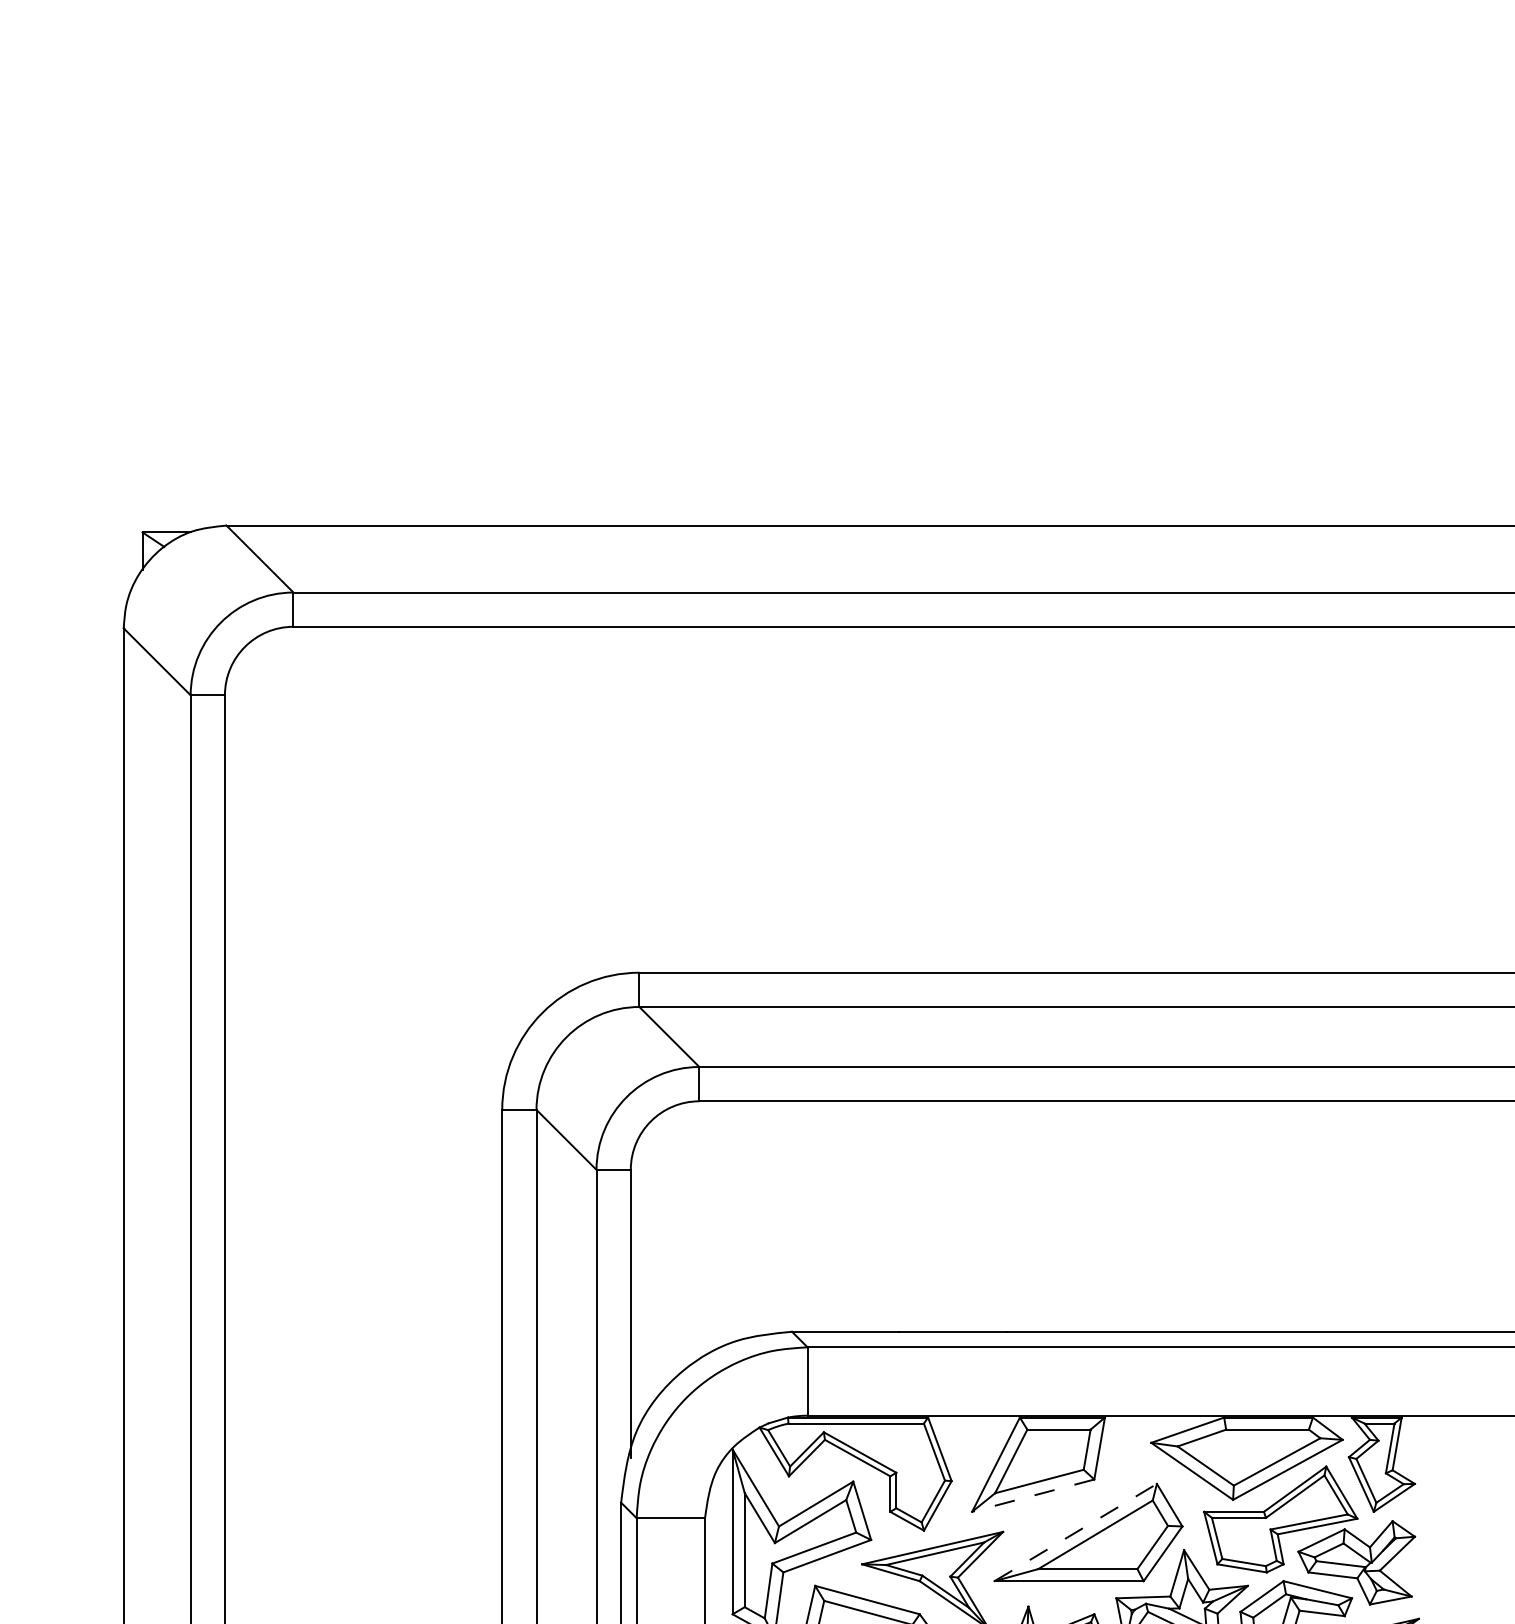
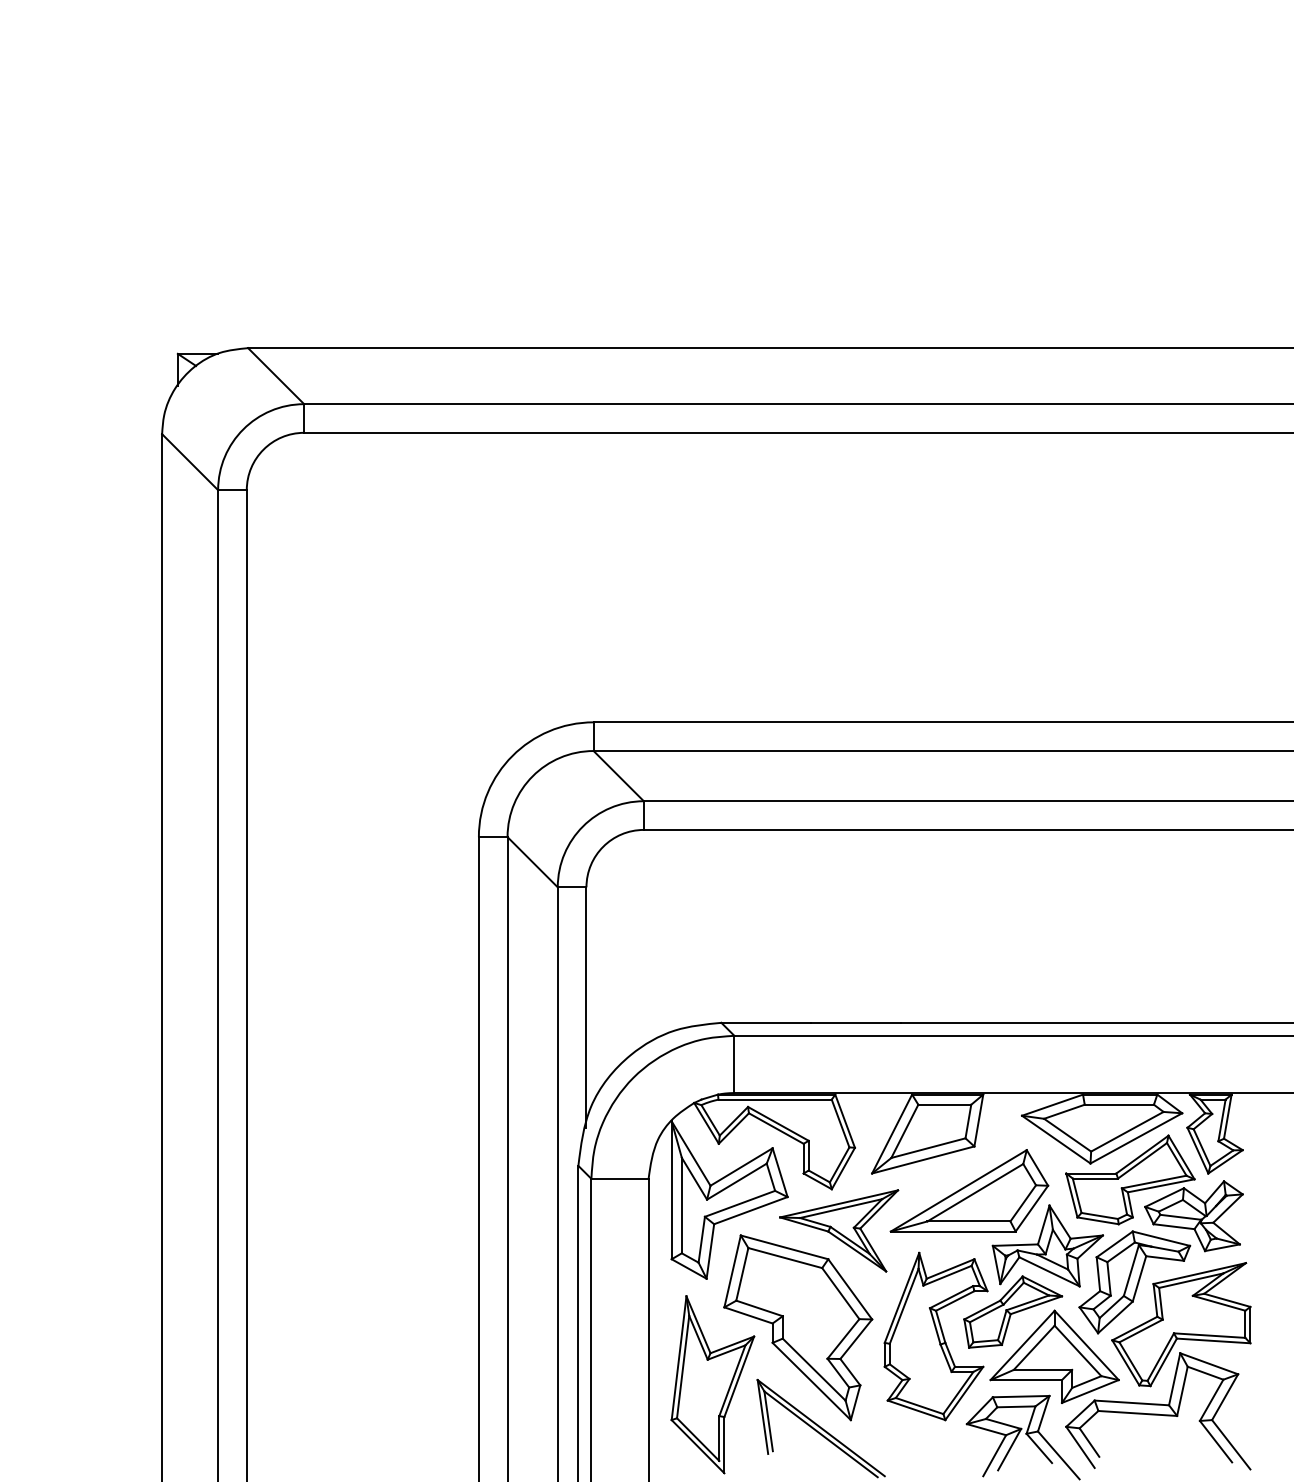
line: (1033, 1495) -> (923, 1159), dashed -> solid
line: (1076, 1532) -> (959, 1190), dashed -> solid

